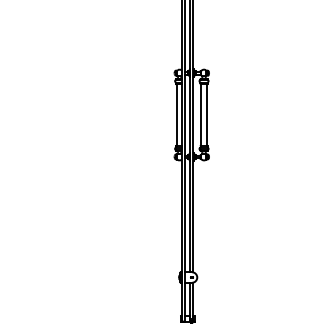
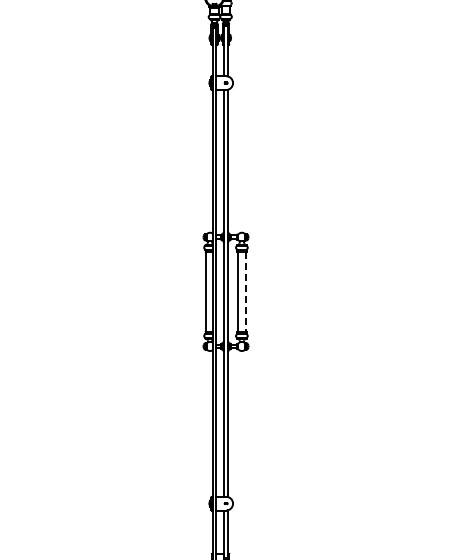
line: (206, 115) -> (245, 292), solid -> dashed

